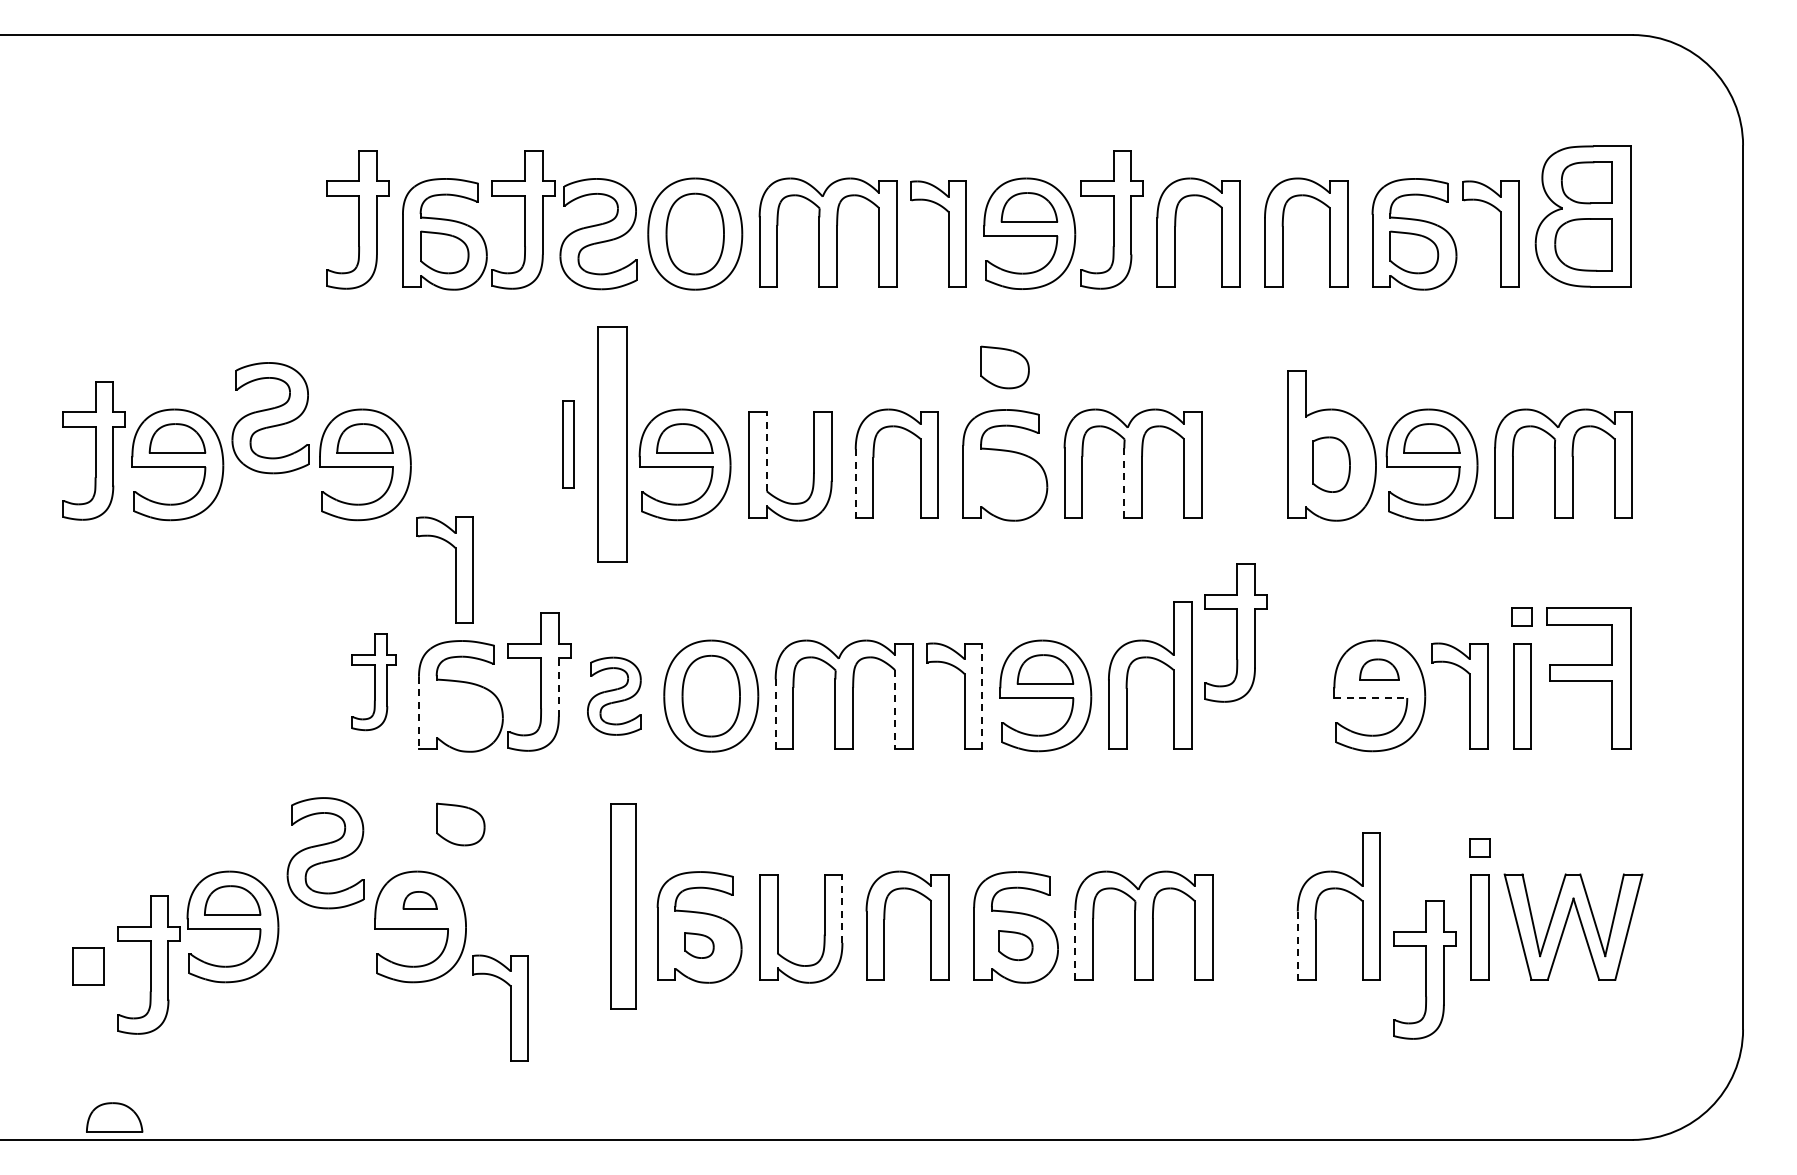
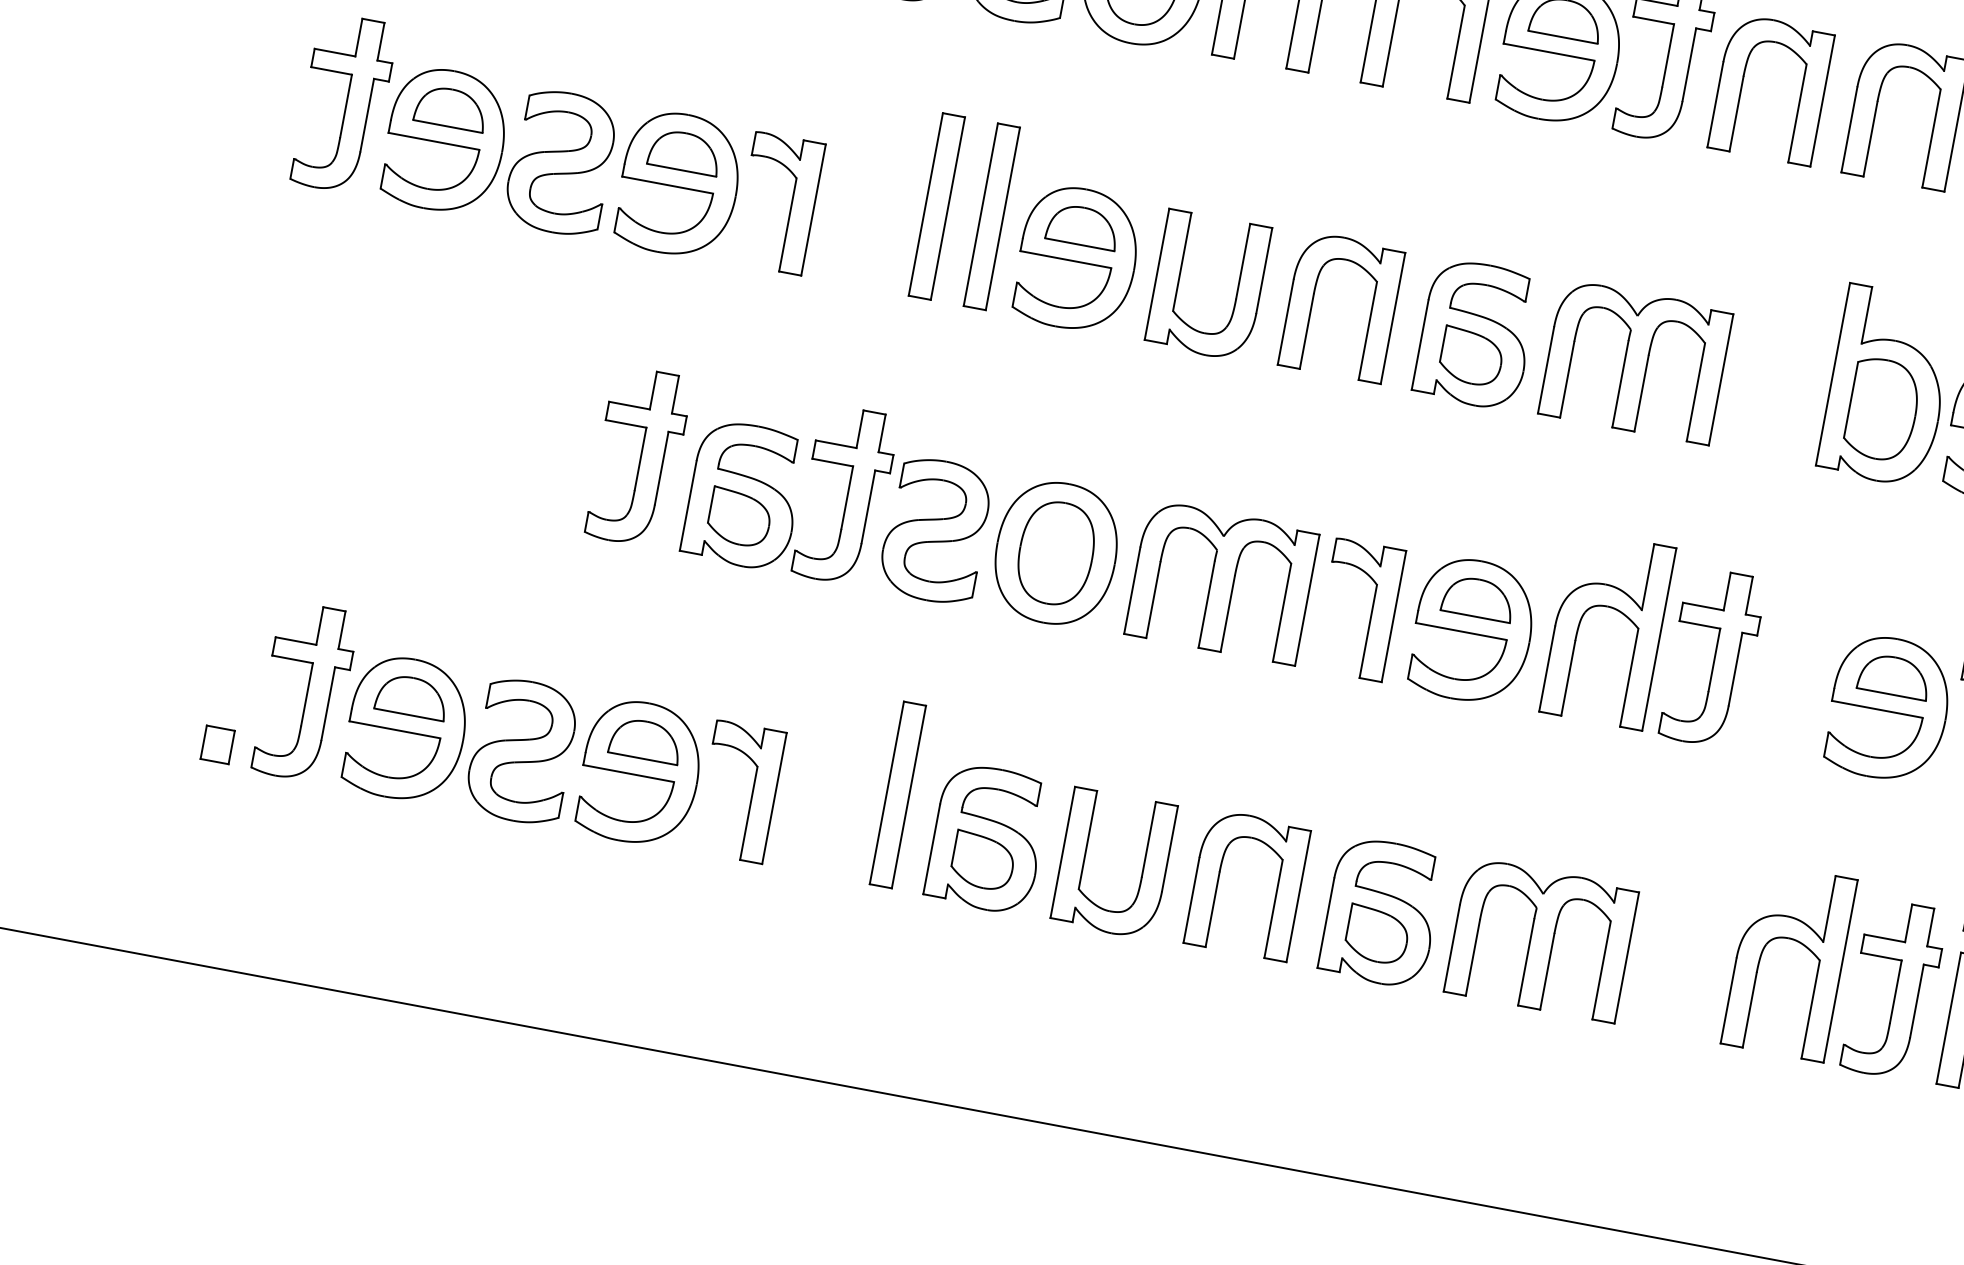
part: (1004, 367) -> (1471, 356), moved
part: (270, 418) -> (560, 163), moved
part: (568, 444) -> (937, 206), size x1.67
part: (612, 444) -> (991, 216), size x0.62
line: (766, 451) -> (1182, 261), dashed -> solid
part: (1331, 464) -> (1882, 409), size x1.43
line: (1124, 483) -> (1620, 384), dashed -> solid
line: (855, 484) -> (1285, 323), dashed -> solid
part: (455, 569) -> (791, 205), moved
part: (1235, 632) -> (1712, 657), moved
part: (1379, 669) -> (1894, 675), size x1.43
part: (373, 681) -> (638, 456), size x1.43
line: (558, 686) -> (868, 505), dashed -> solid
part: (614, 696) -> (935, 531), size x1.43
line: (982, 696) -> (1393, 616), dashed -> solid
line: (1371, 697) -> (1878, 708), dashed -> solid
line: (895, 709) -> (1282, 612), dashed -> solid
line: (418, 712) -> (687, 505), dashed -> solid
line: (775, 714) -> (1131, 591), dashed -> solid
part: (460, 824) -> (739, 517), moved
part: (325, 853) -> (521, 751), moved
part: (419, 900) -> (645, 739), size x1.67
part: (623, 906) -> (897, 794), size x0.71
line: (842, 908) -> (1170, 848), dashed -> solid
part: (699, 945) -> (983, 861), size x1.67
part: (1015, 945) -> (1377, 934), size x1.43
line: (1075, 945) -> (1451, 948), dashed -> solid
line: (1297, 946) -> (1728, 1001), dashed -> solid
part: (148, 964) -> (304, 691), moved
part: (88, 966) -> (217, 744), size x0.71
part: (1424, 969) -> (1894, 989), moved
part: (510, 1007) -> (752, 793), moved
part: (114, 1117) -> (214, 939), removed

